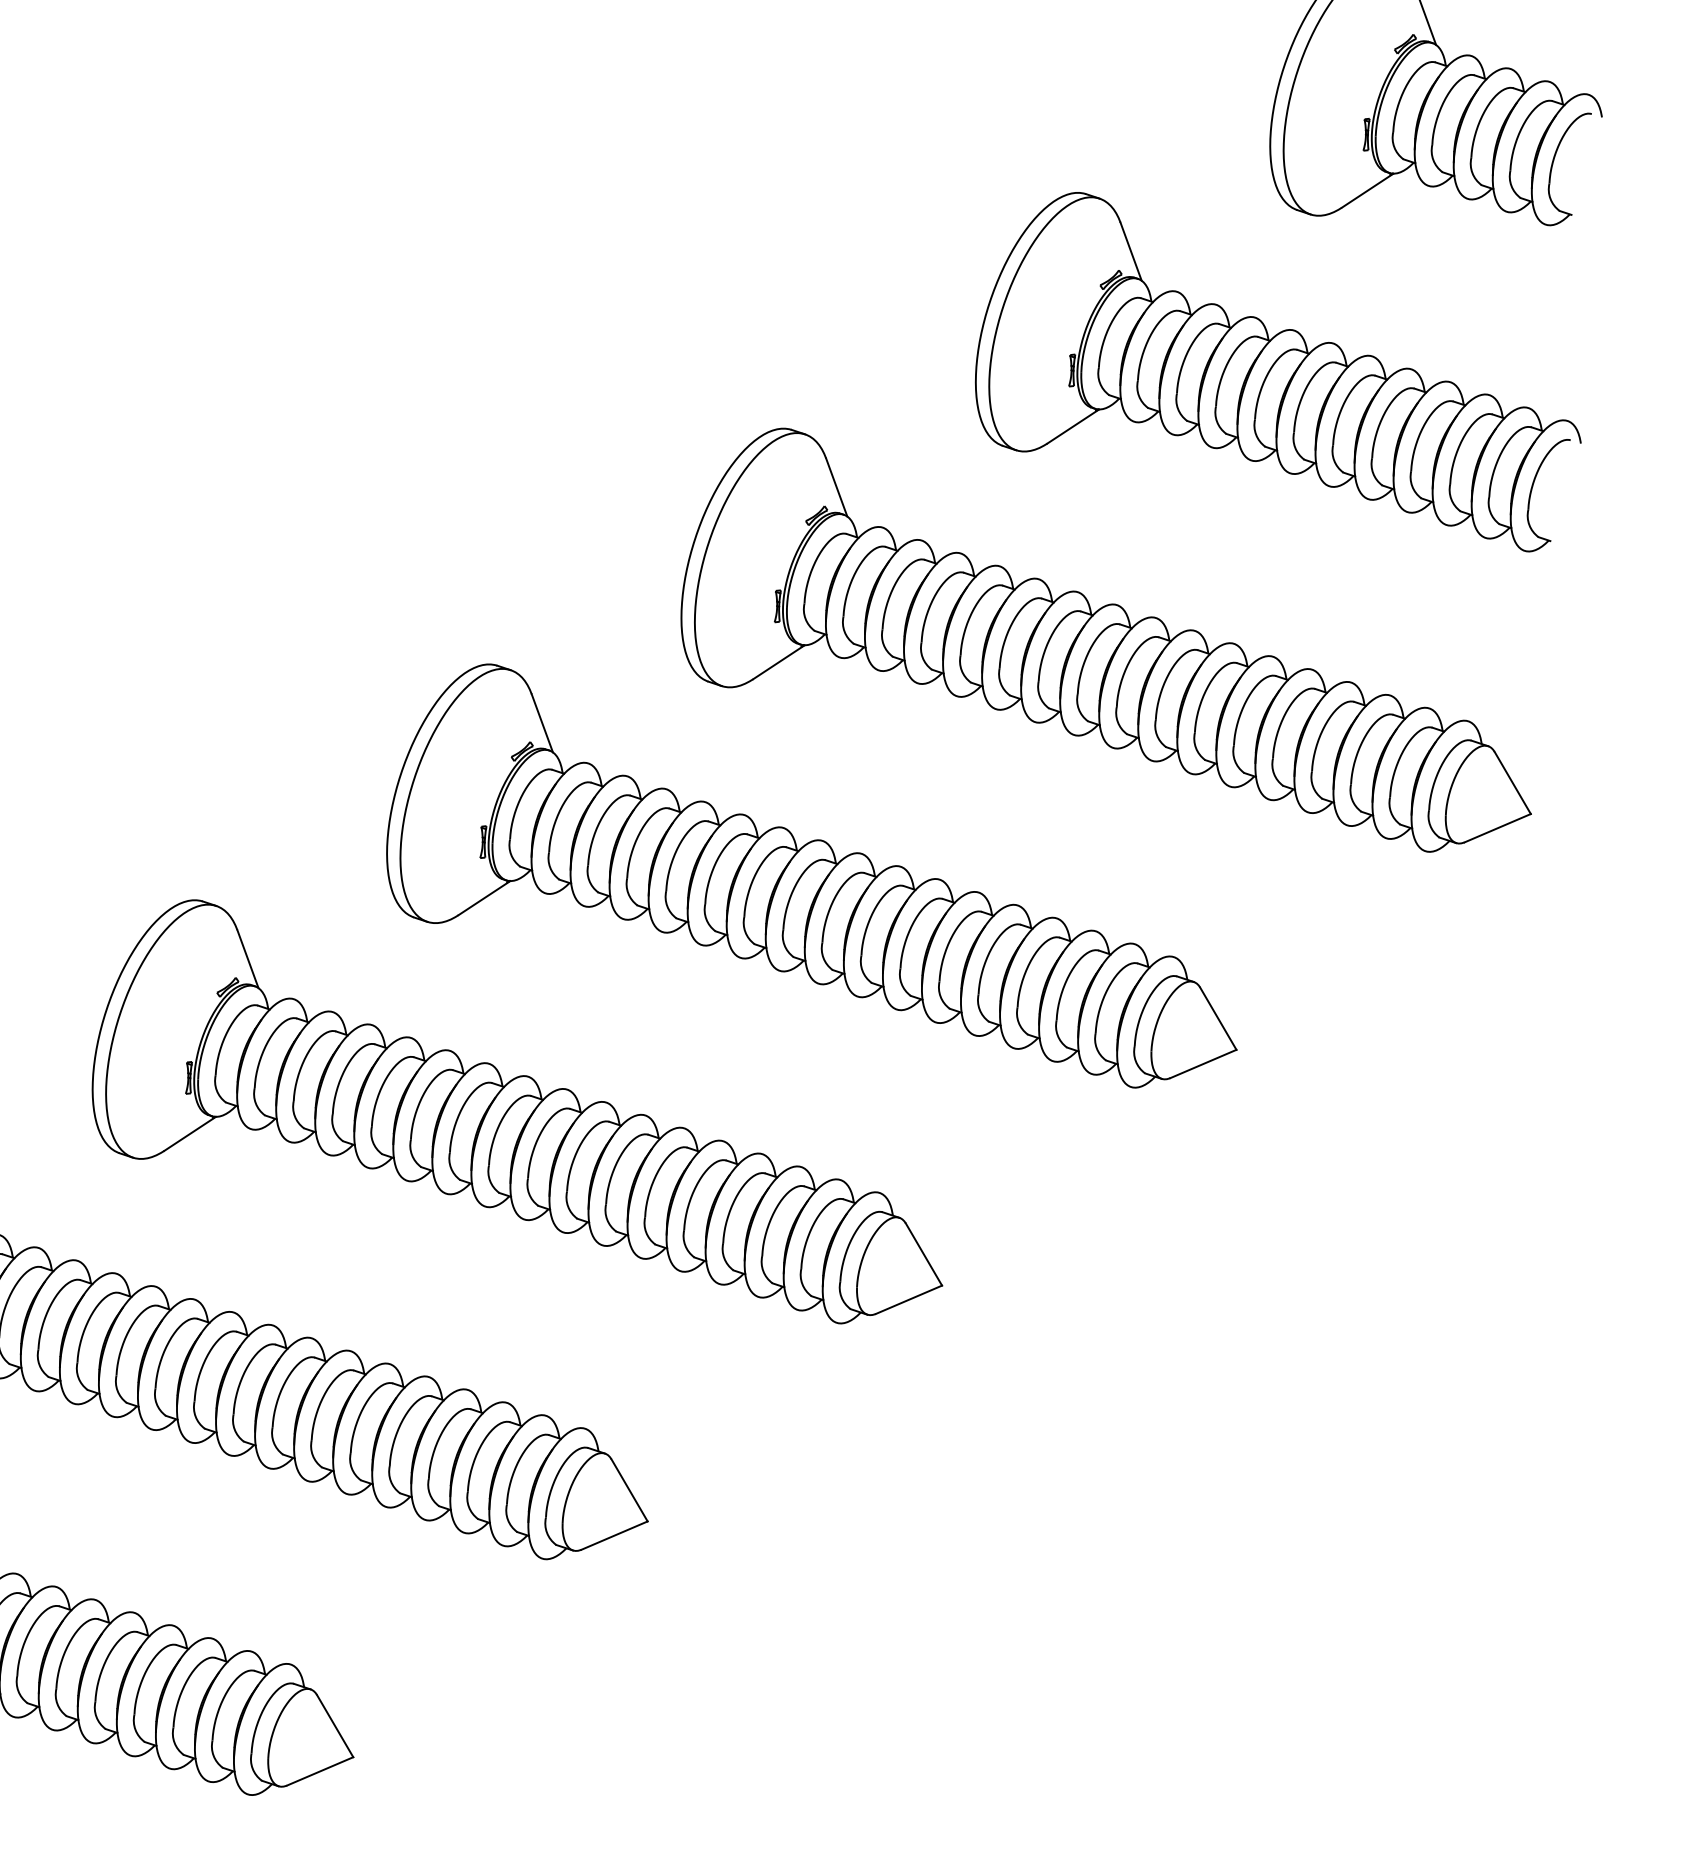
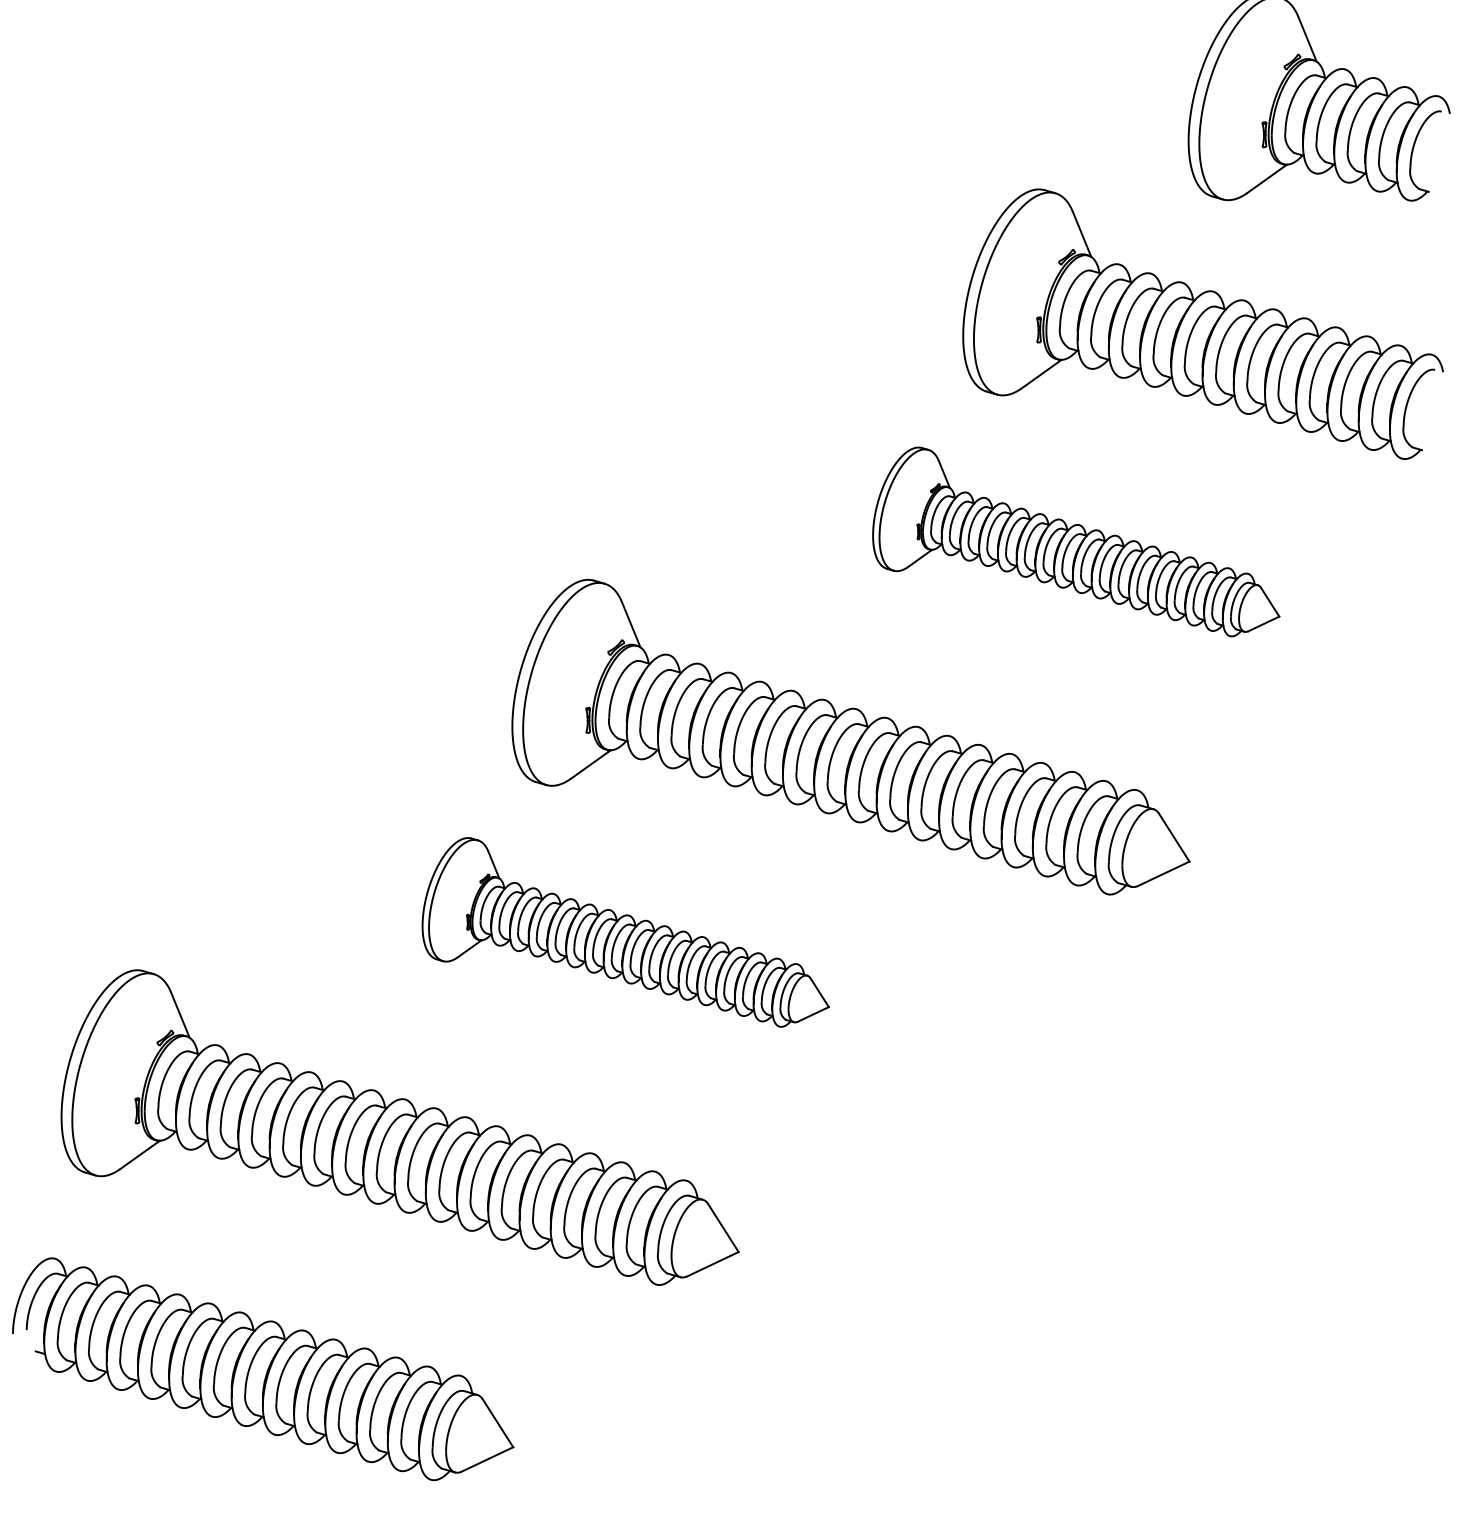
part: (1107, 639) -> (1075, 541), size x0.6
part: (520, 1112) -> (625, 932), size x0.6

